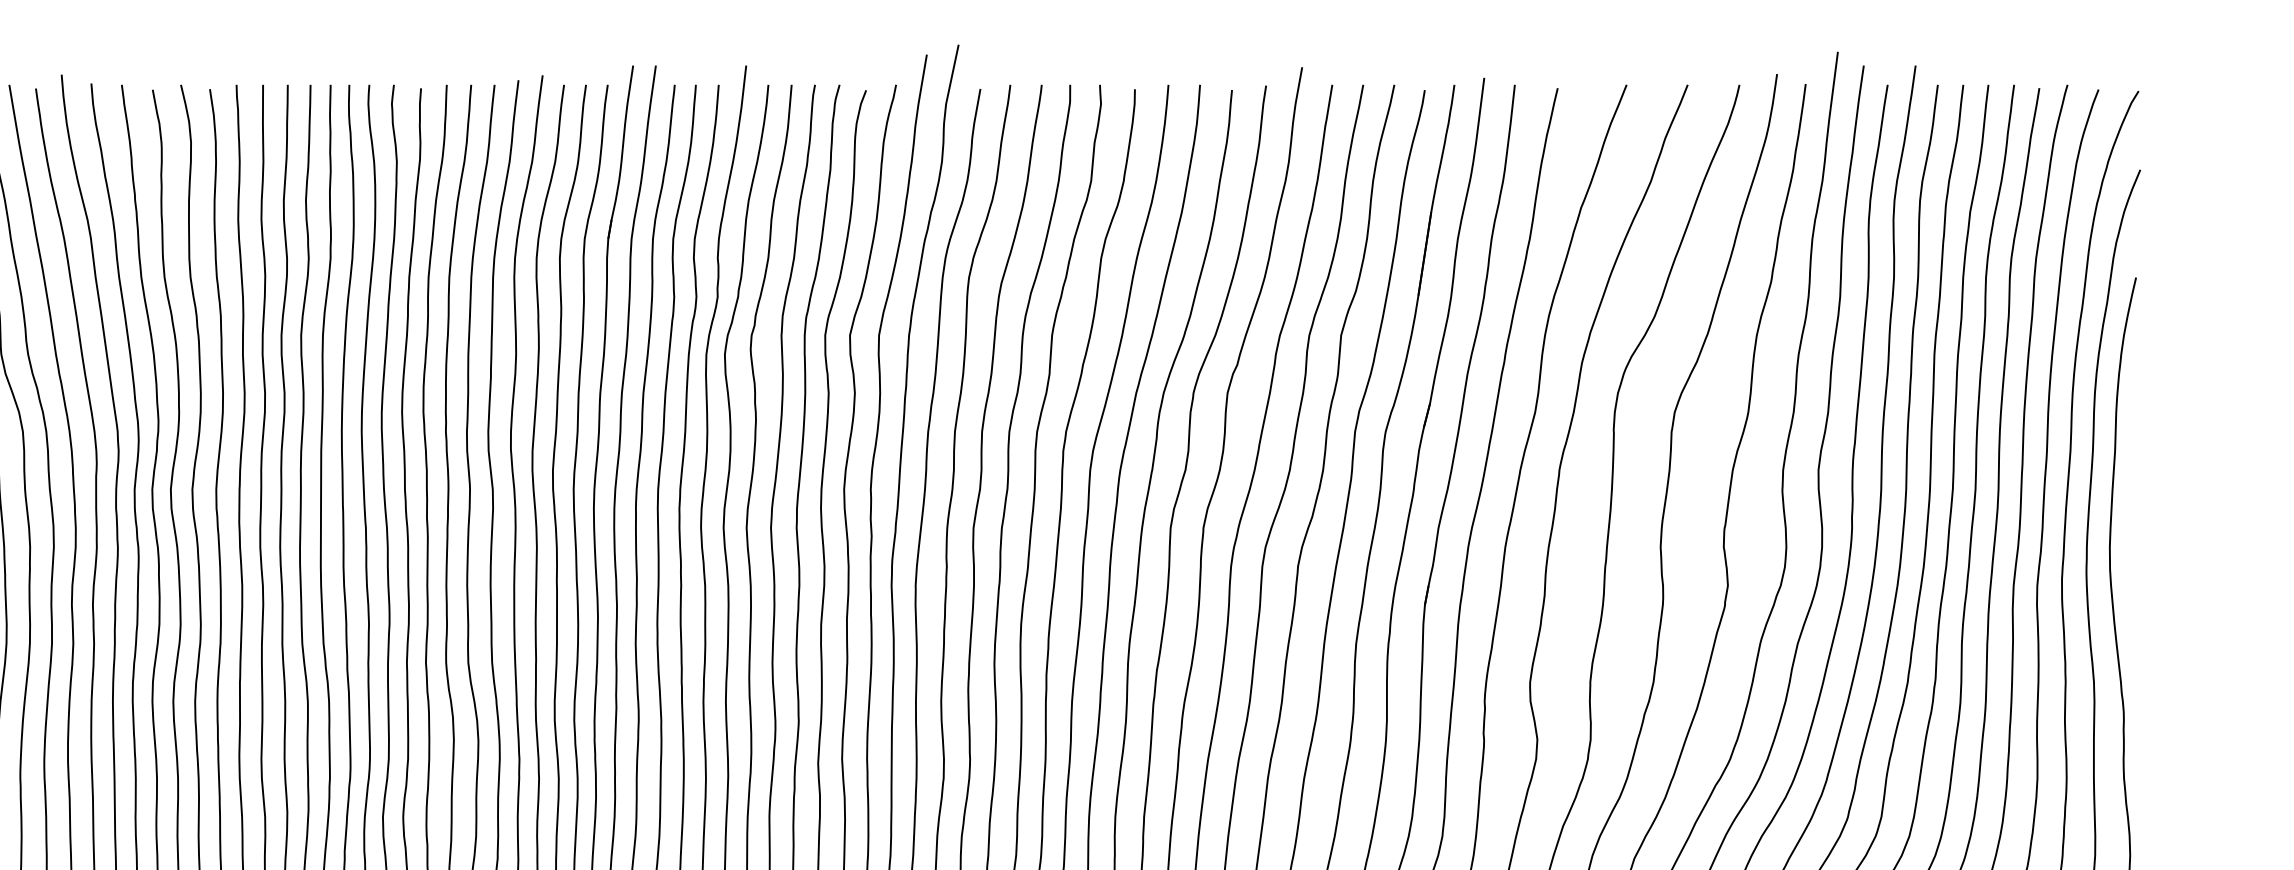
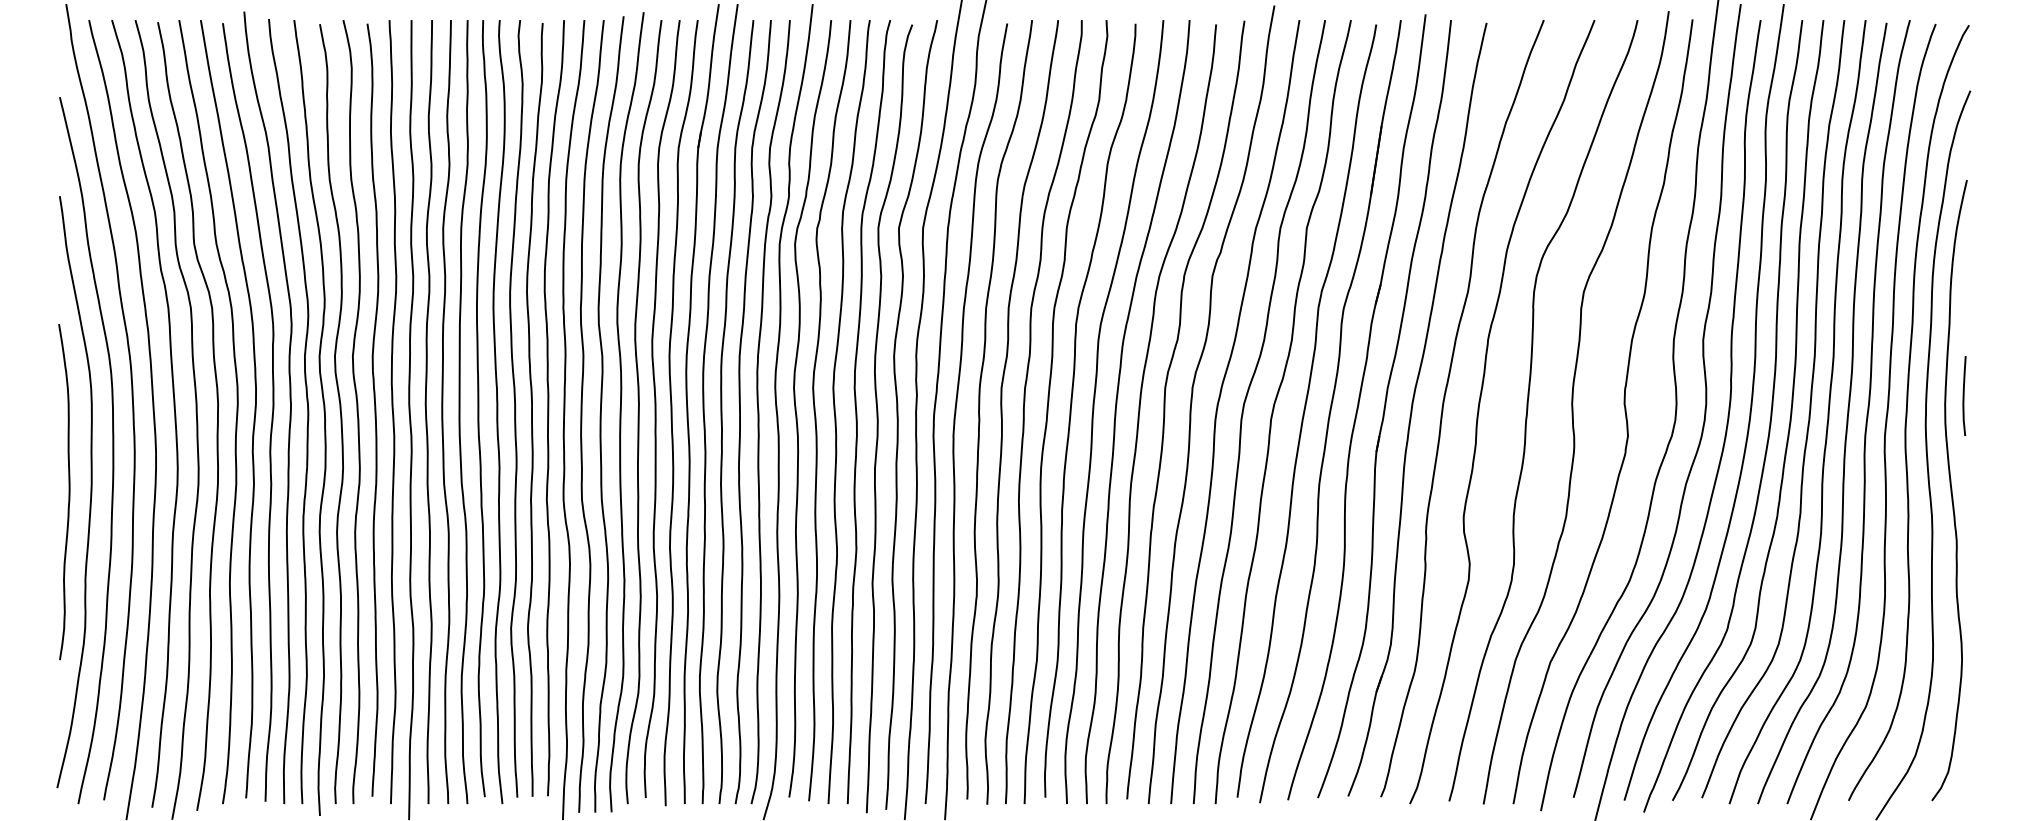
curve: (2133, 538) -> (1964, 396), added

